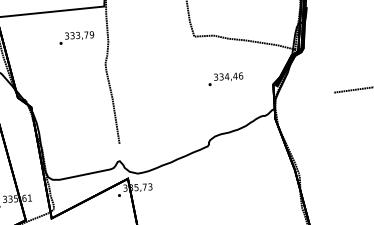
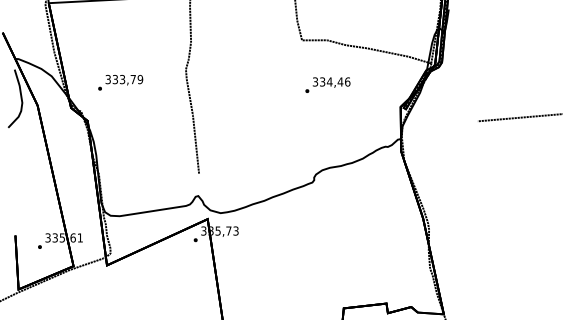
text: (76, 37) -> (120, 82), moved
text: (225, 78) -> (327, 84), moved

